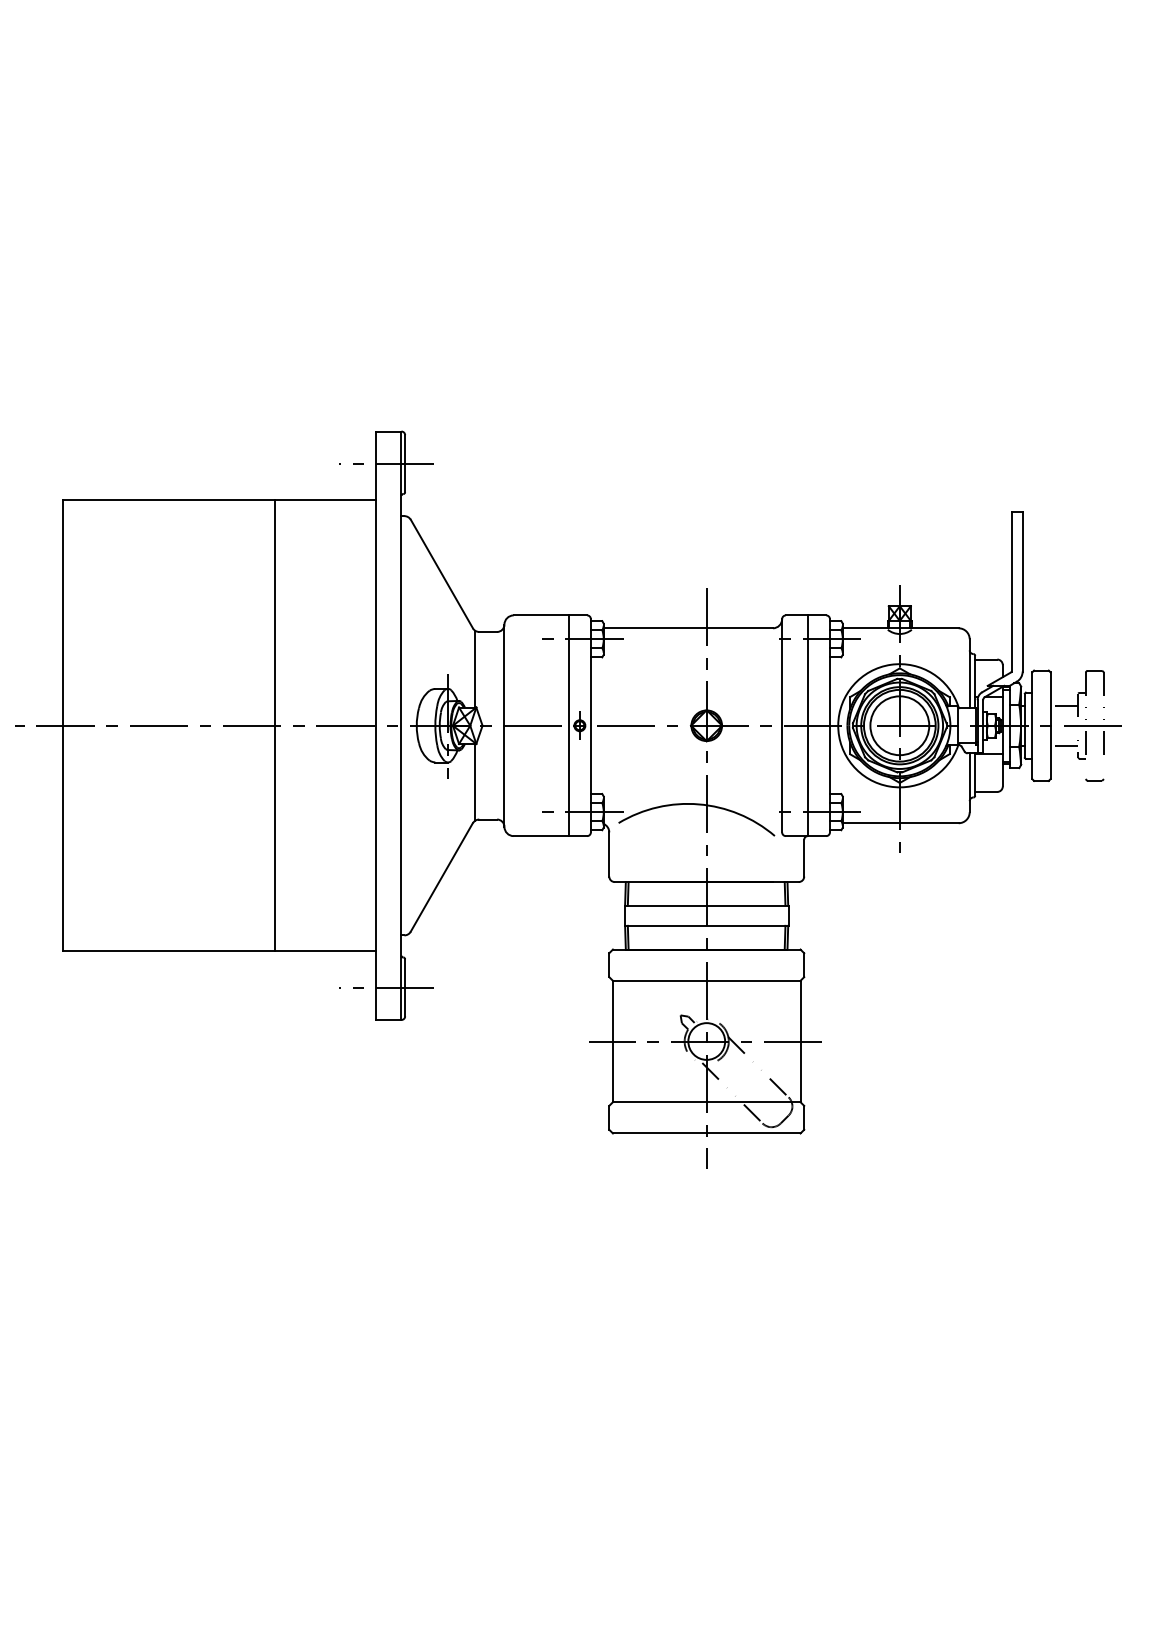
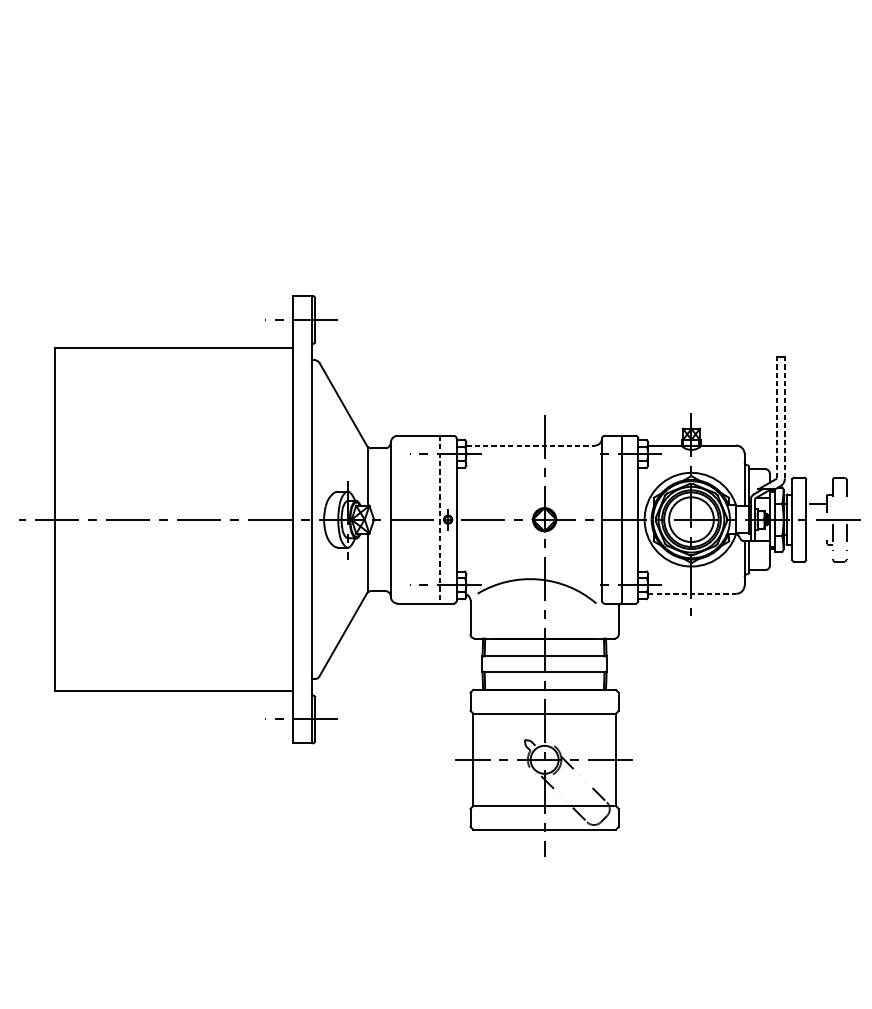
line: (1011, 591) -> (776, 417), solid -> dashed
line: (1022, 591) -> (784, 417), solid -> dashed
line: (688, 628) -> (530, 445), solid -> dashed
line: (274, 725) -> (215, 519), removed
line: (568, 726) -> (439, 520), solid -> dashed
line: (1064, 746) -> (816, 535), removed
line: (900, 823) -> (691, 594), solid -> dashed

